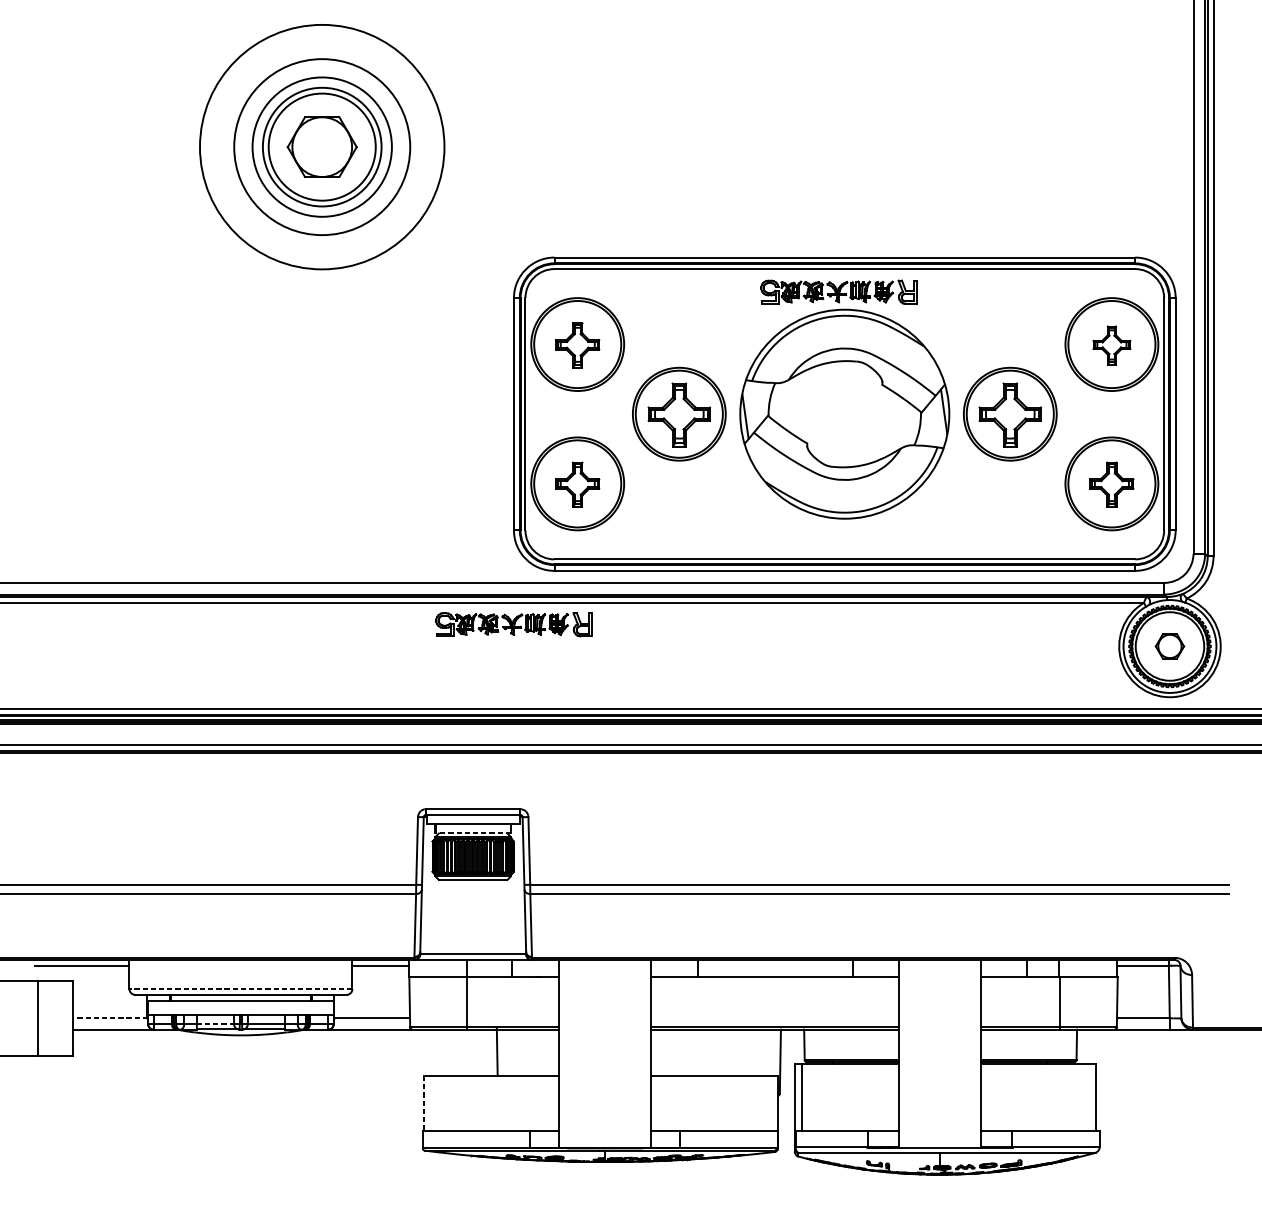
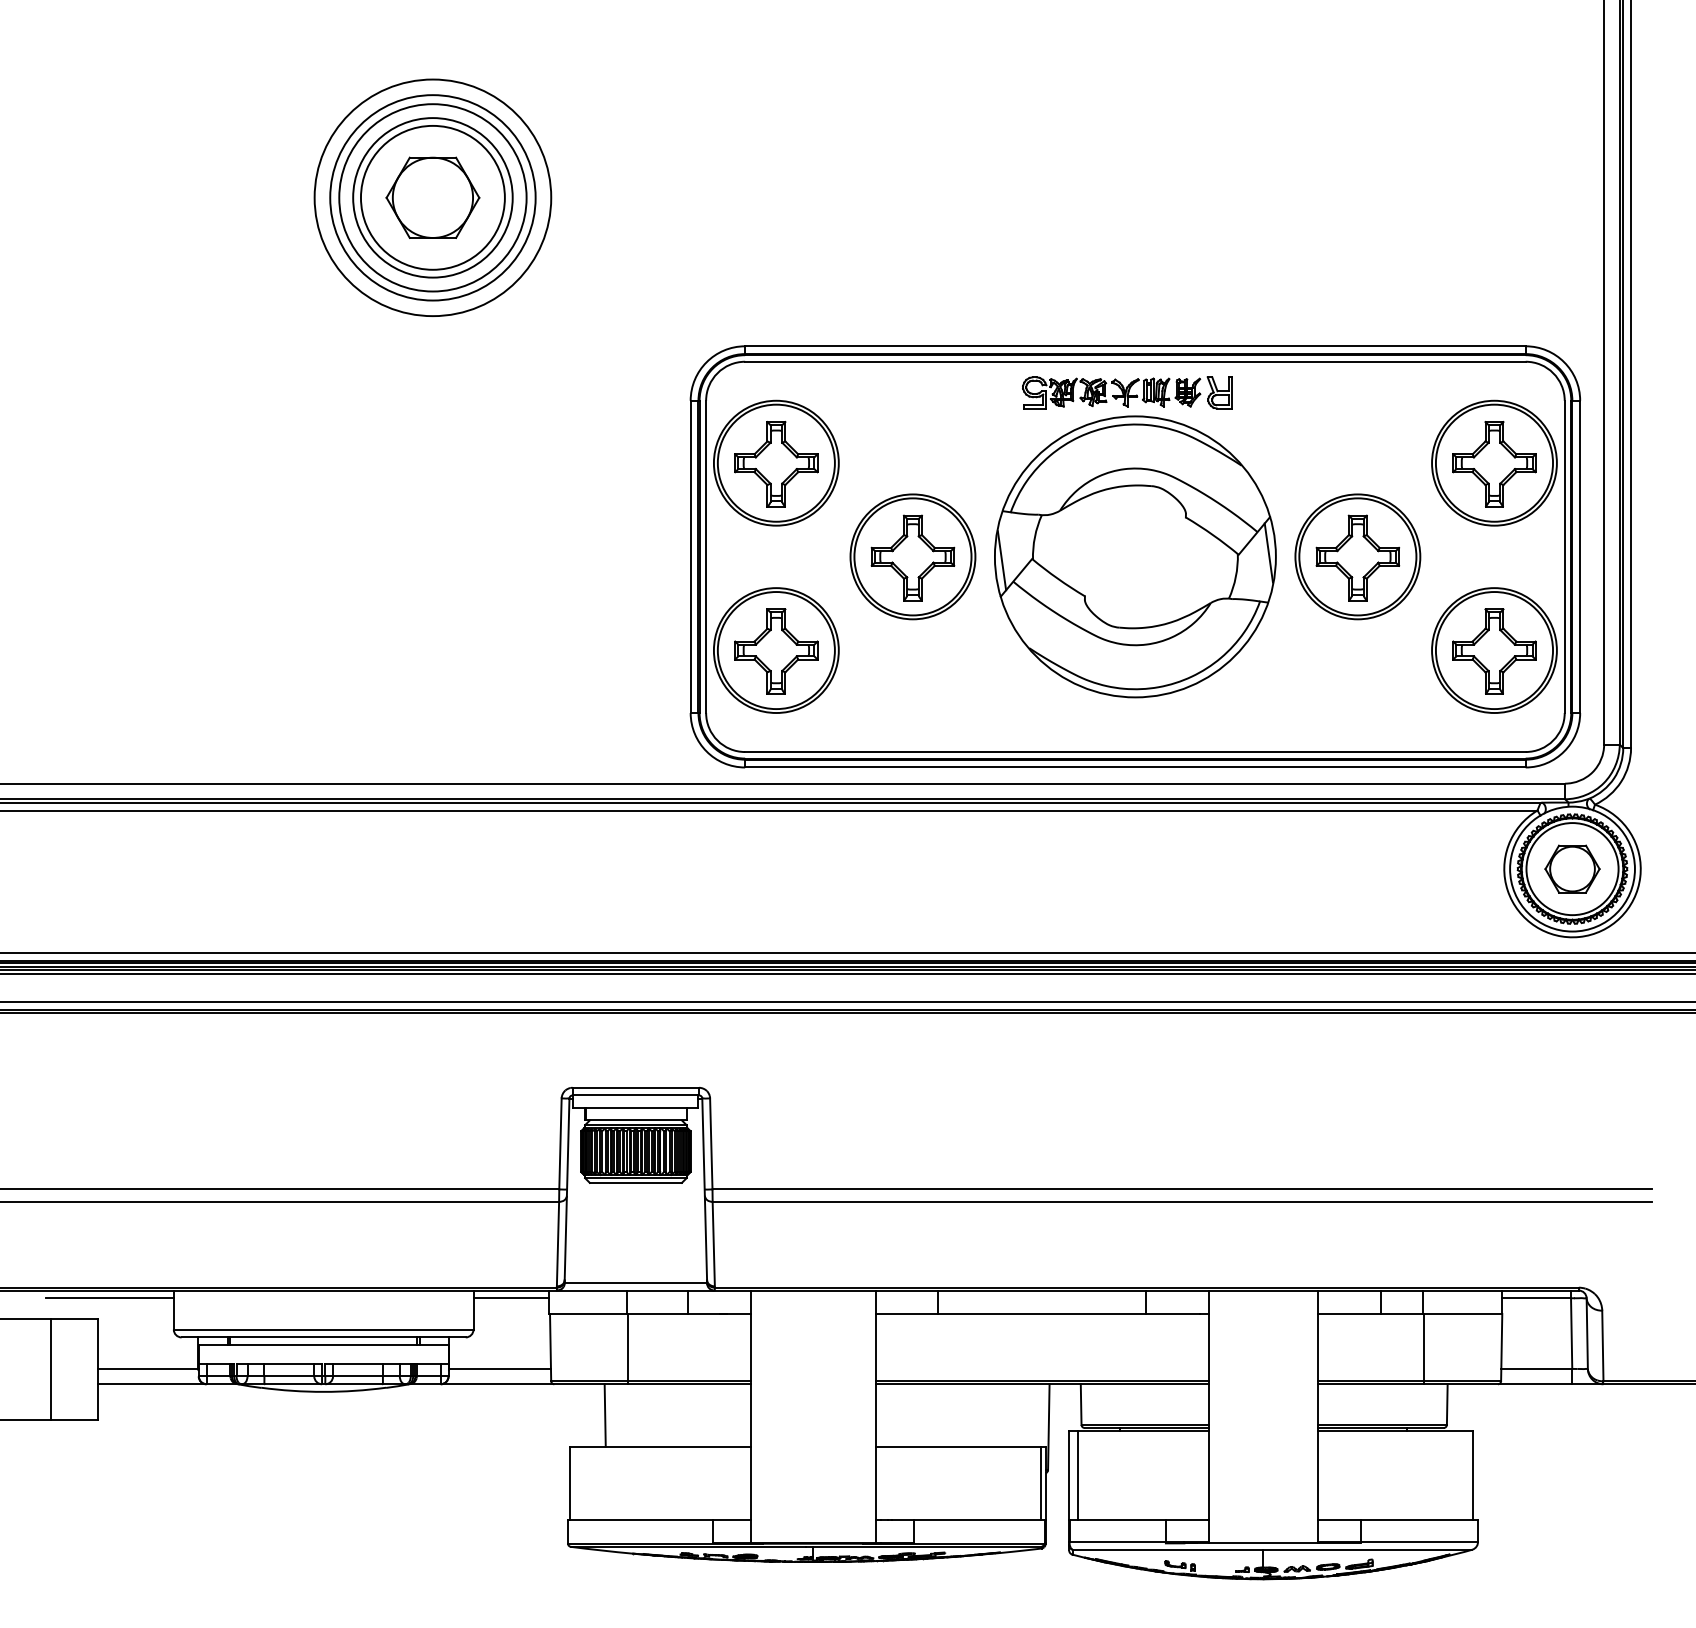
circle: (321, 146) -> (432, 197), size x0.62
part: (577, 345) -> (776, 464), size x1.43
part: (1111, 345) -> (1494, 464), size x1.67
part: (577, 484) -> (776, 651), size x1.43
part: (1111, 484) -> (1494, 651), size x1.43
part: (513, 624) -> (690, 839), removed
part: (1169, 646) -> (1572, 868), size x1.43
line: (472, 833) -> (635, 1120), dashed -> solid
line: (240, 988) -> (323, 1329), dashed -> solid
line: (109, 1017) -> (147, 1368), dashed -> solid
line: (215, 1023) -> (289, 1376), dashed -> solid
line: (496, 1052) -> (604, 1415), moved
line: (774, 1102) -> (1040, 1482), added
line: (423, 1103) -> (569, 1483), dashed -> solid

